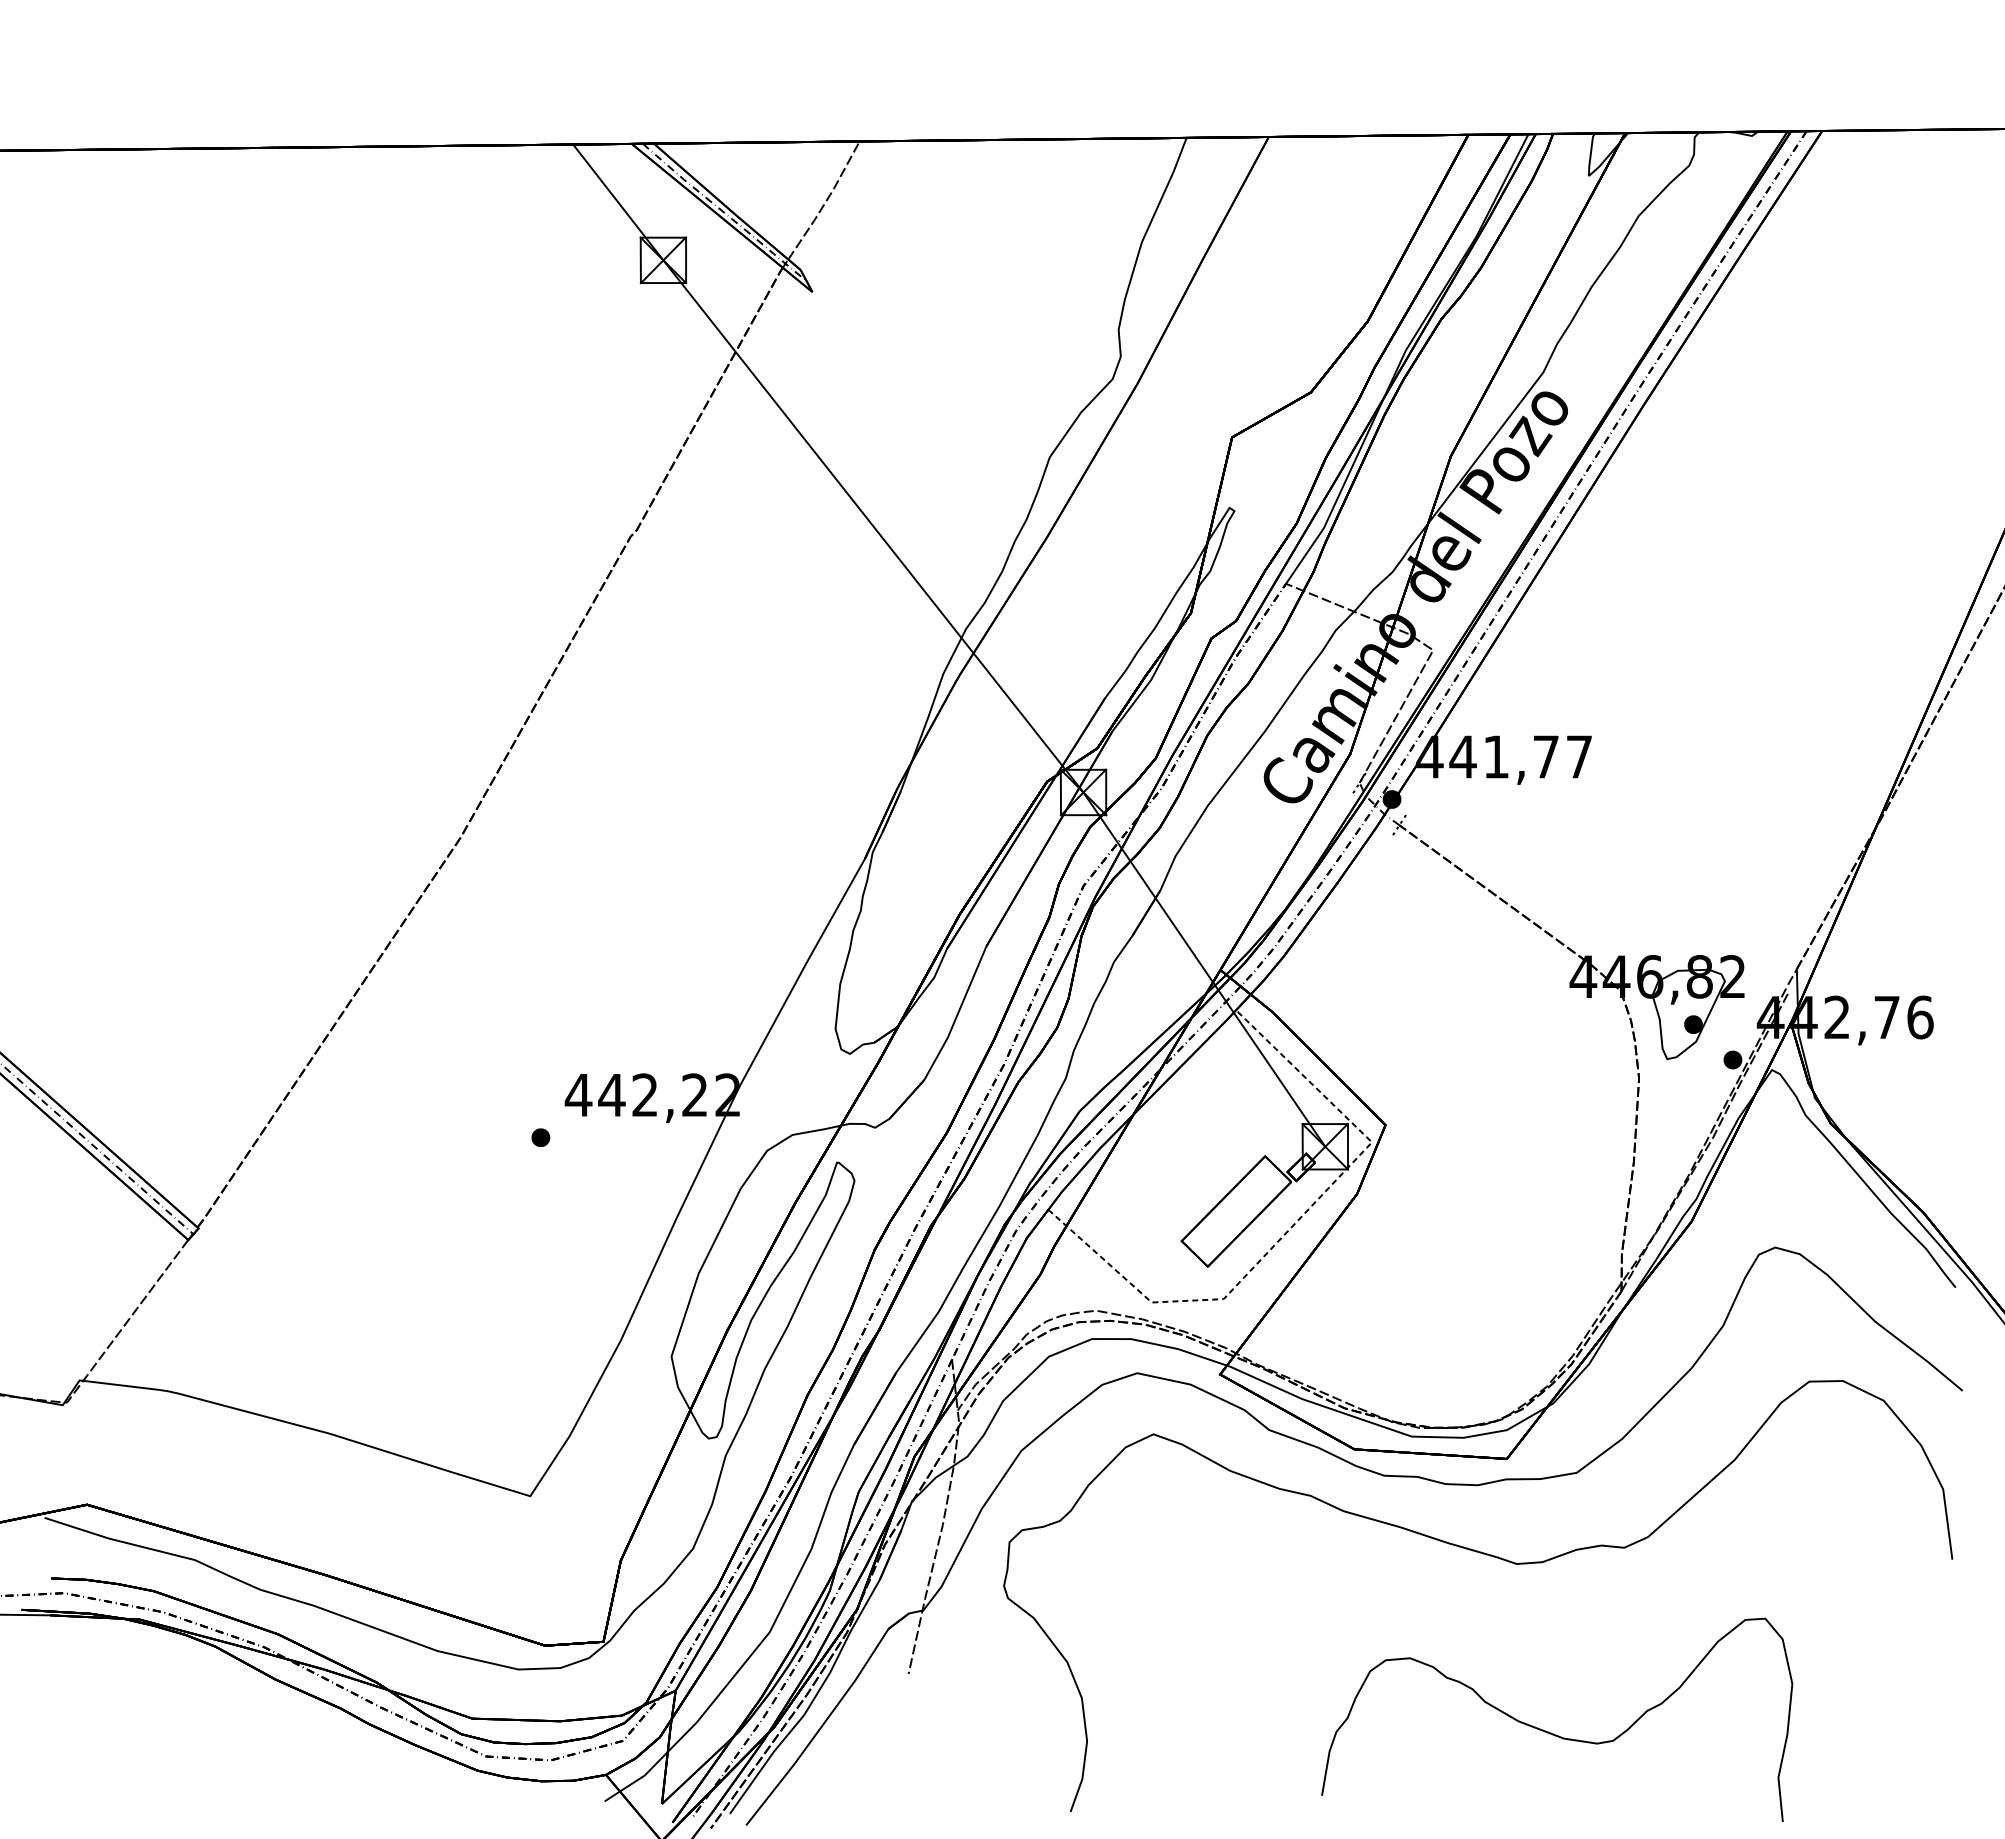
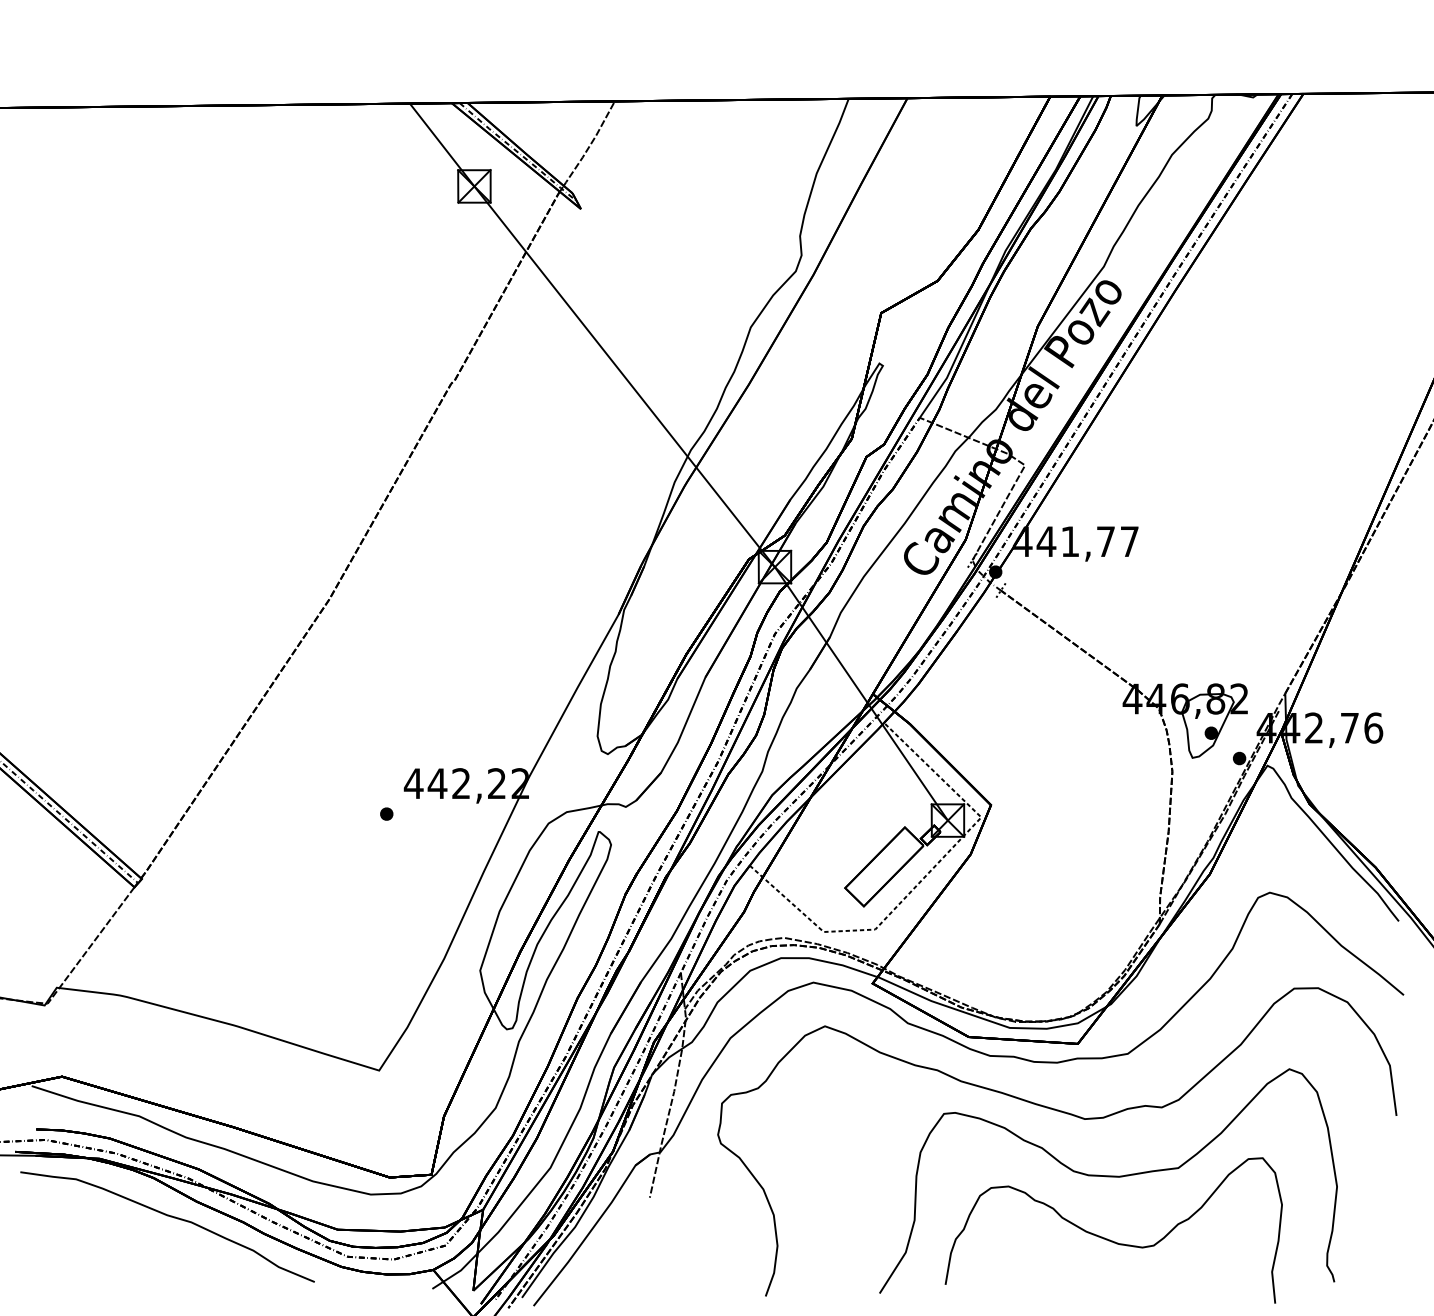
curve: (1549, 1644) -> (1108, 1176), added
curve: (236, 1700) -> (169, 1216), added

